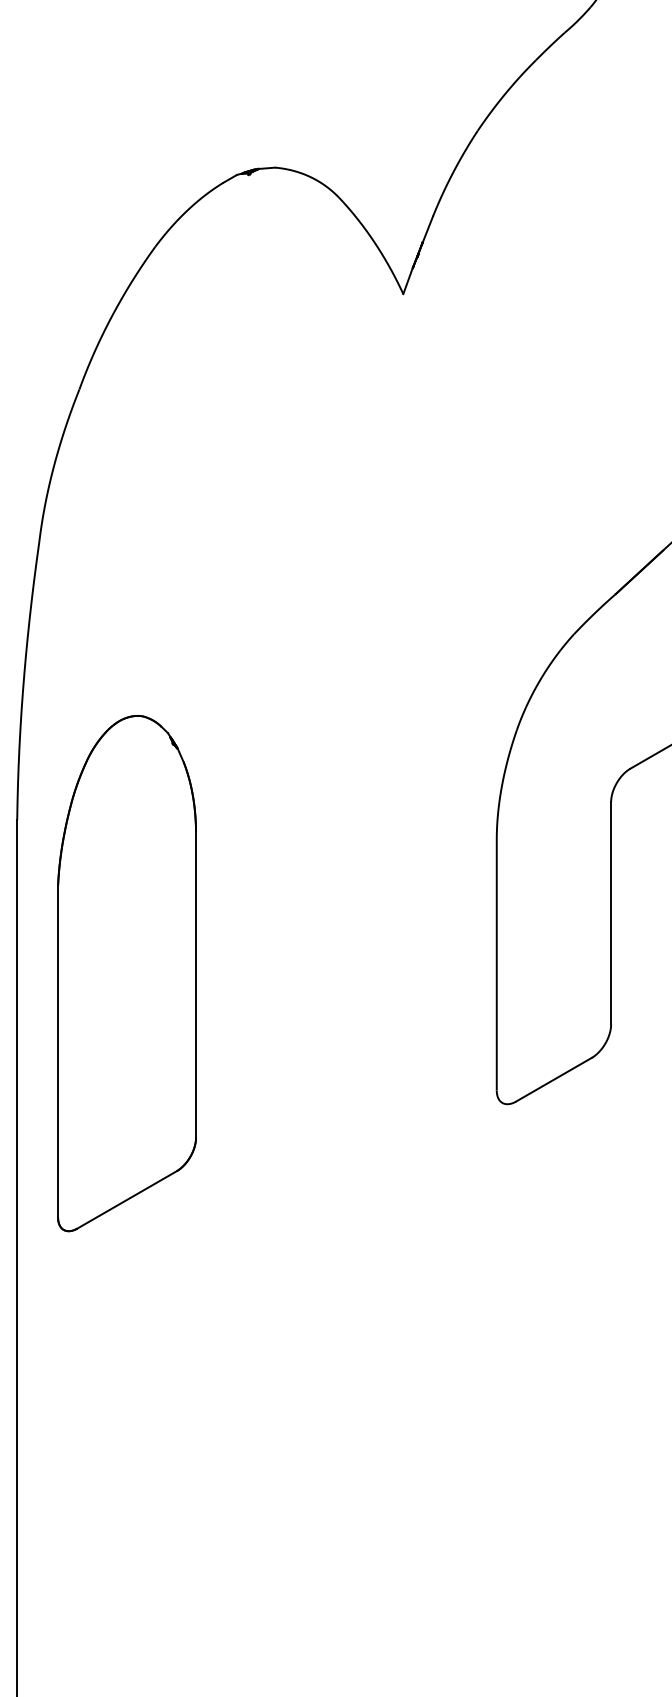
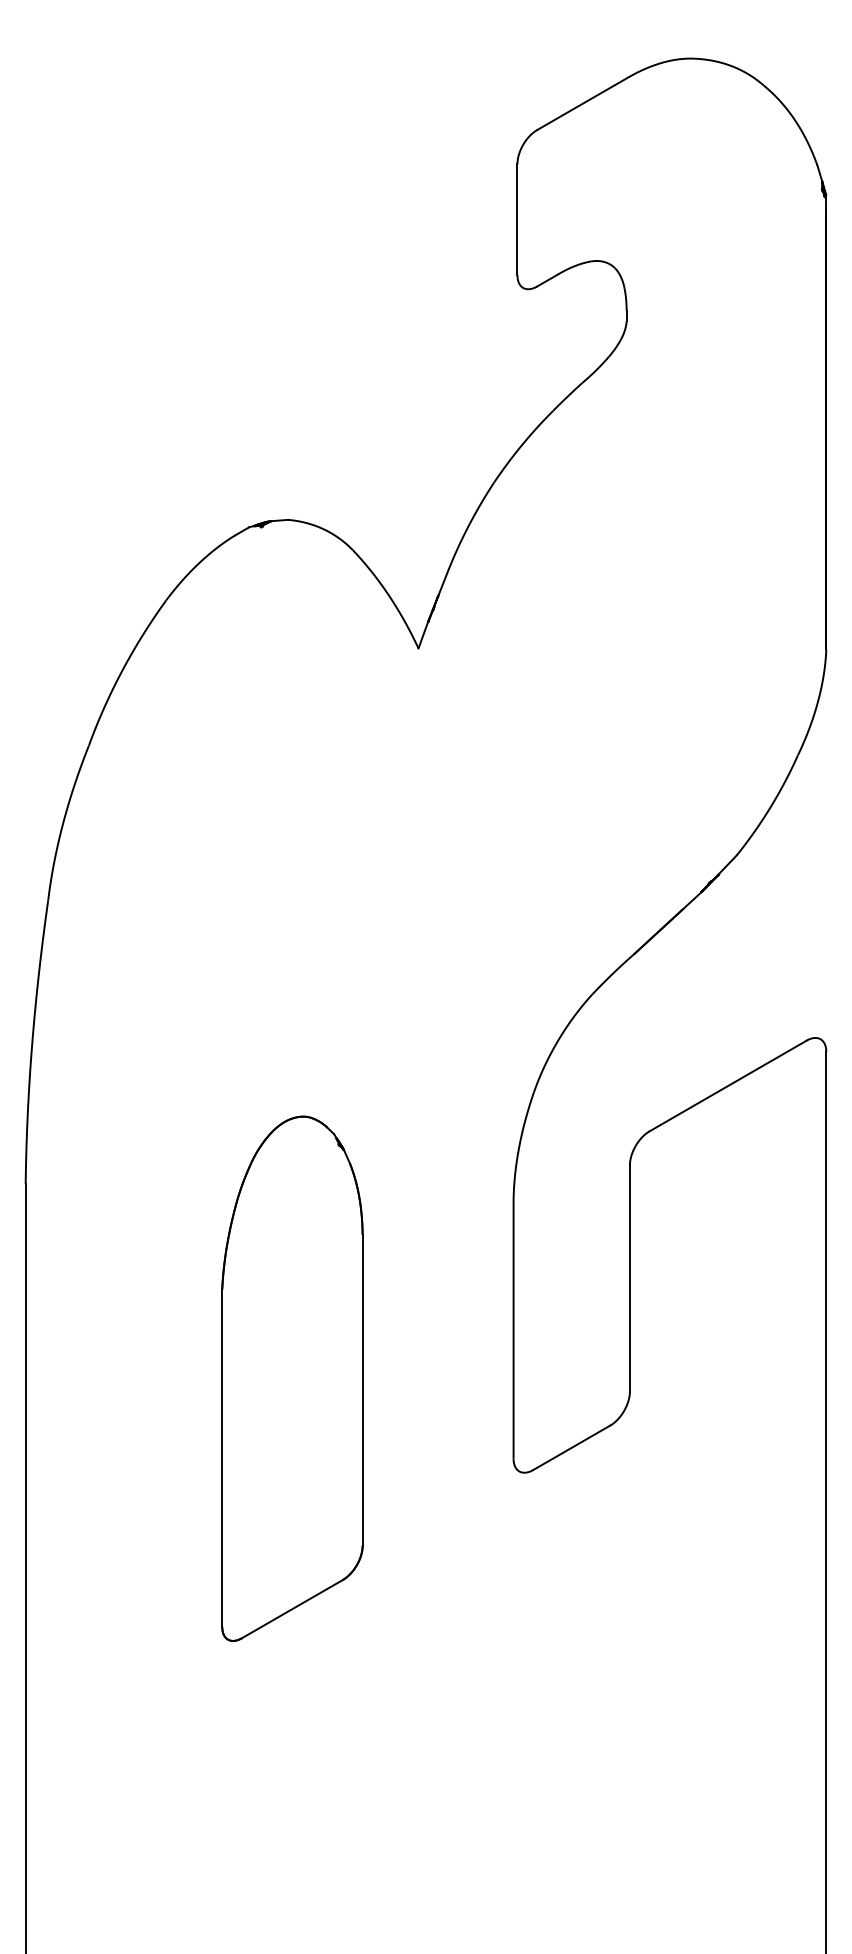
part: (127, 973) -> (292, 1378), moved

